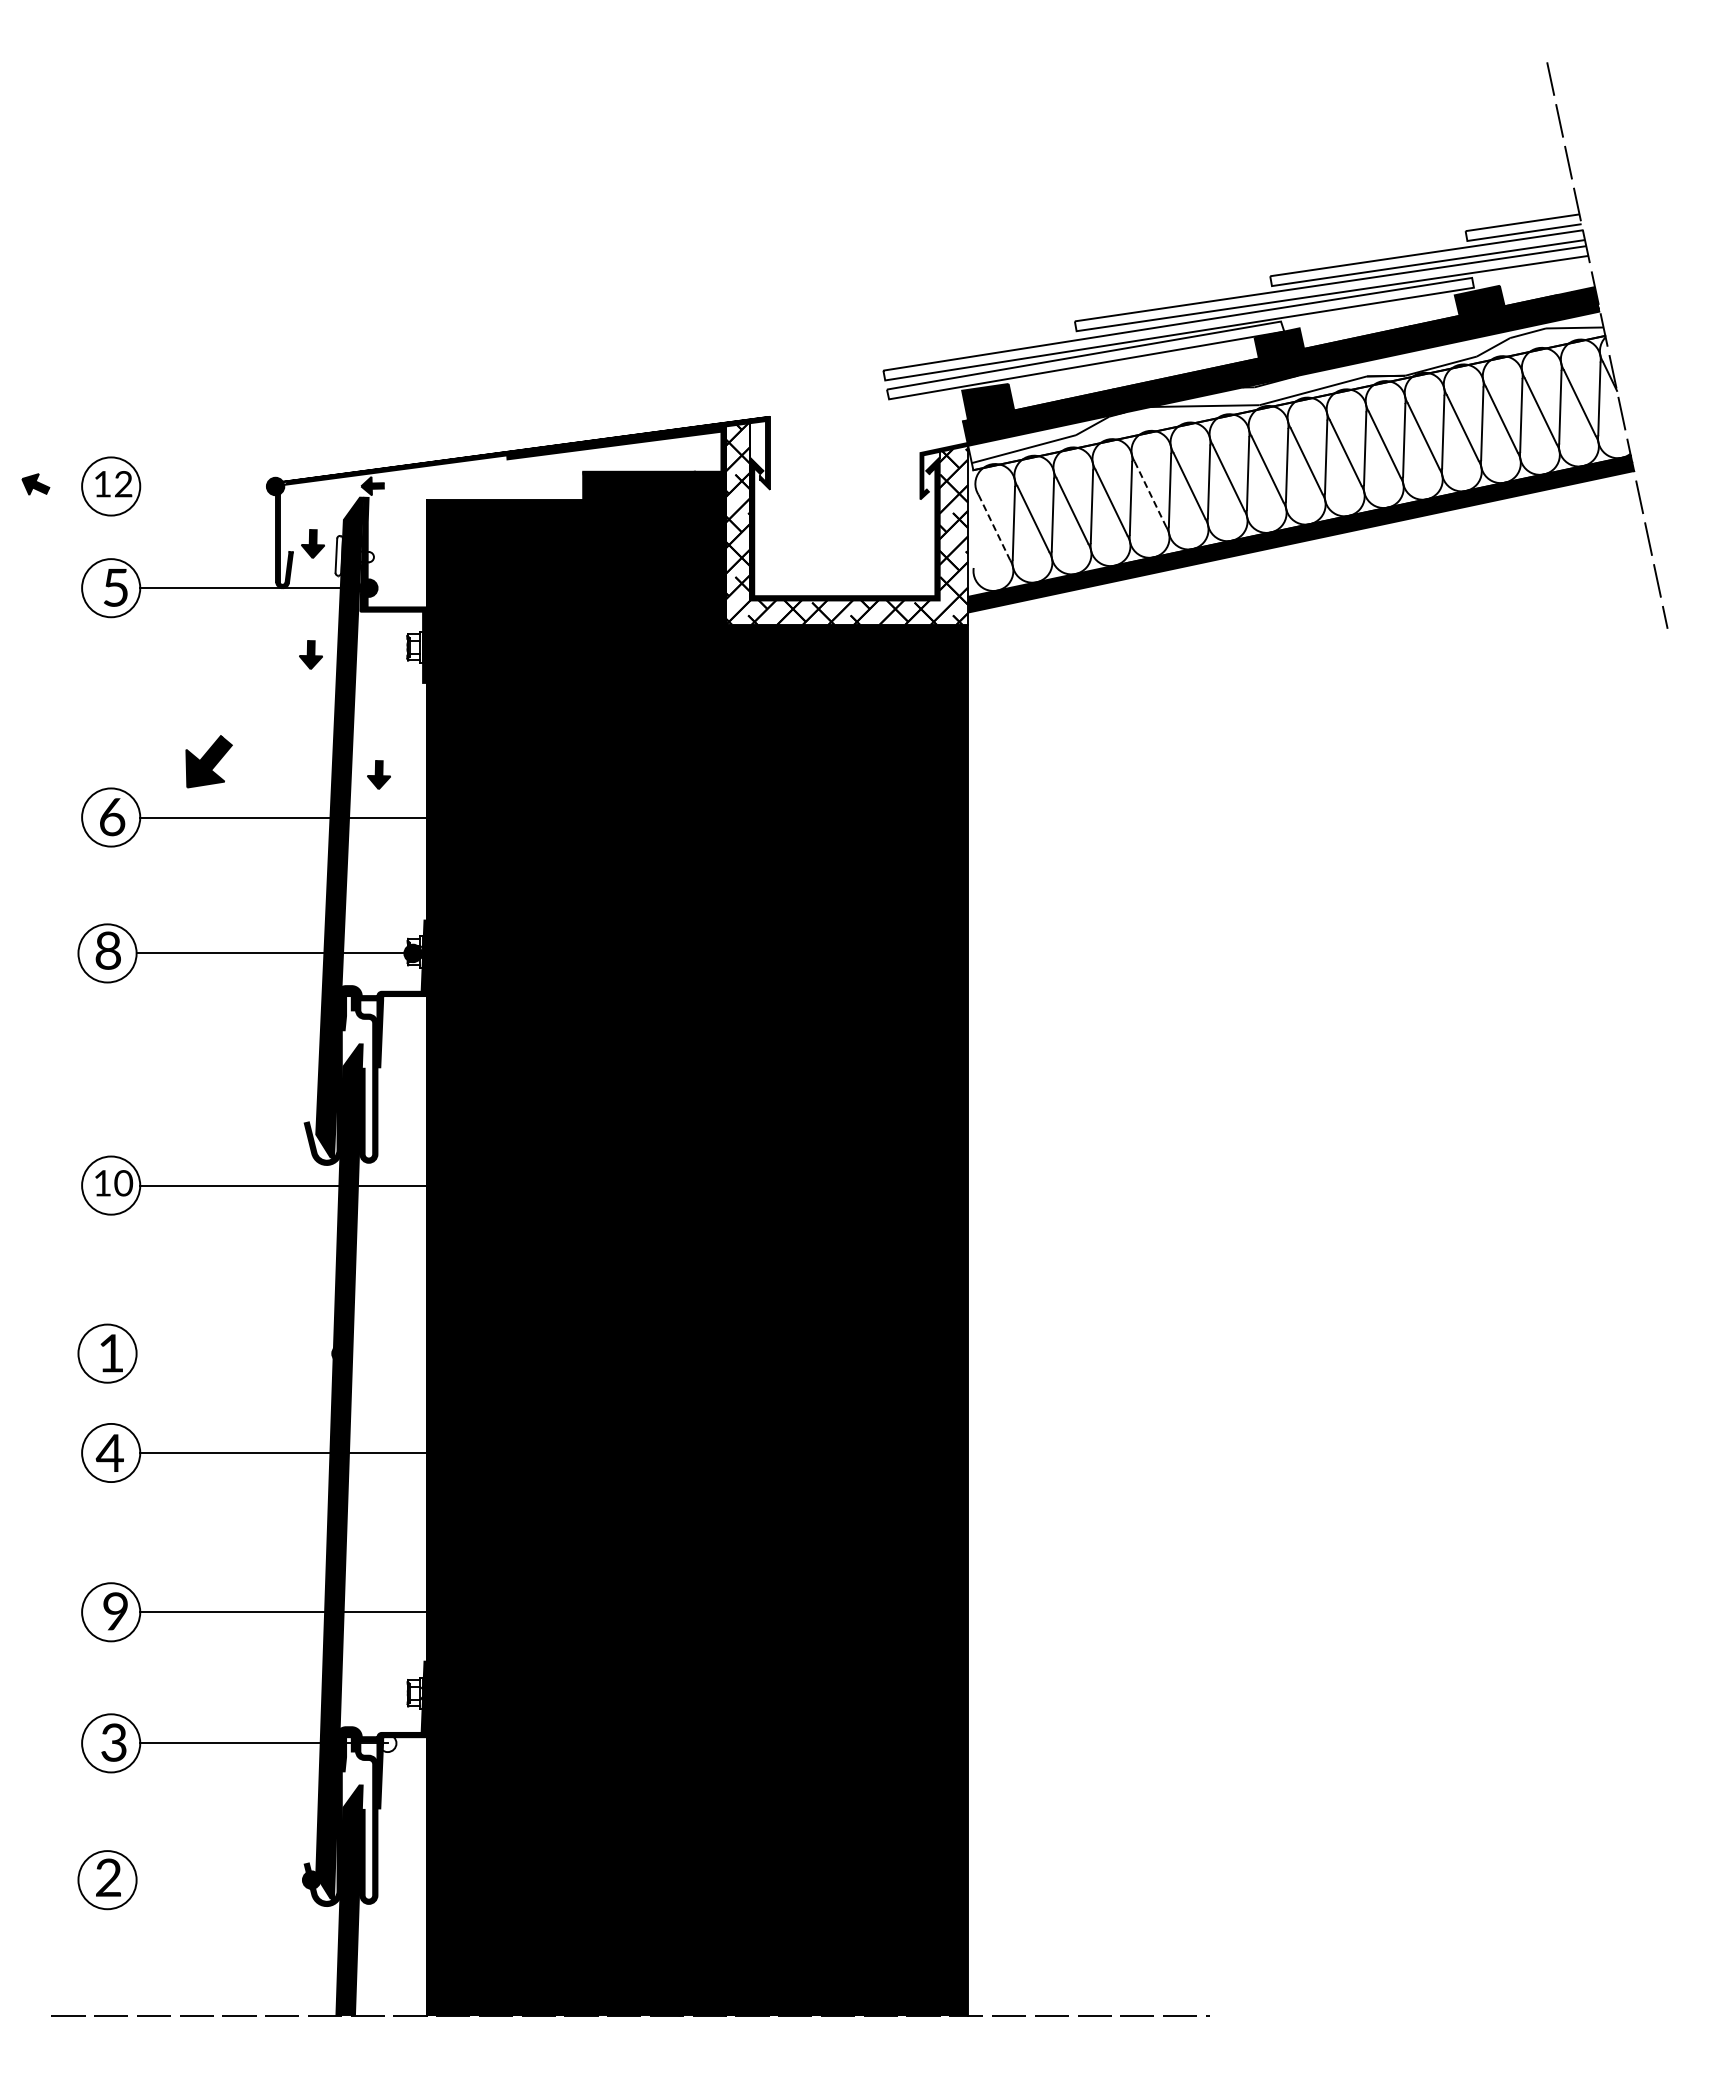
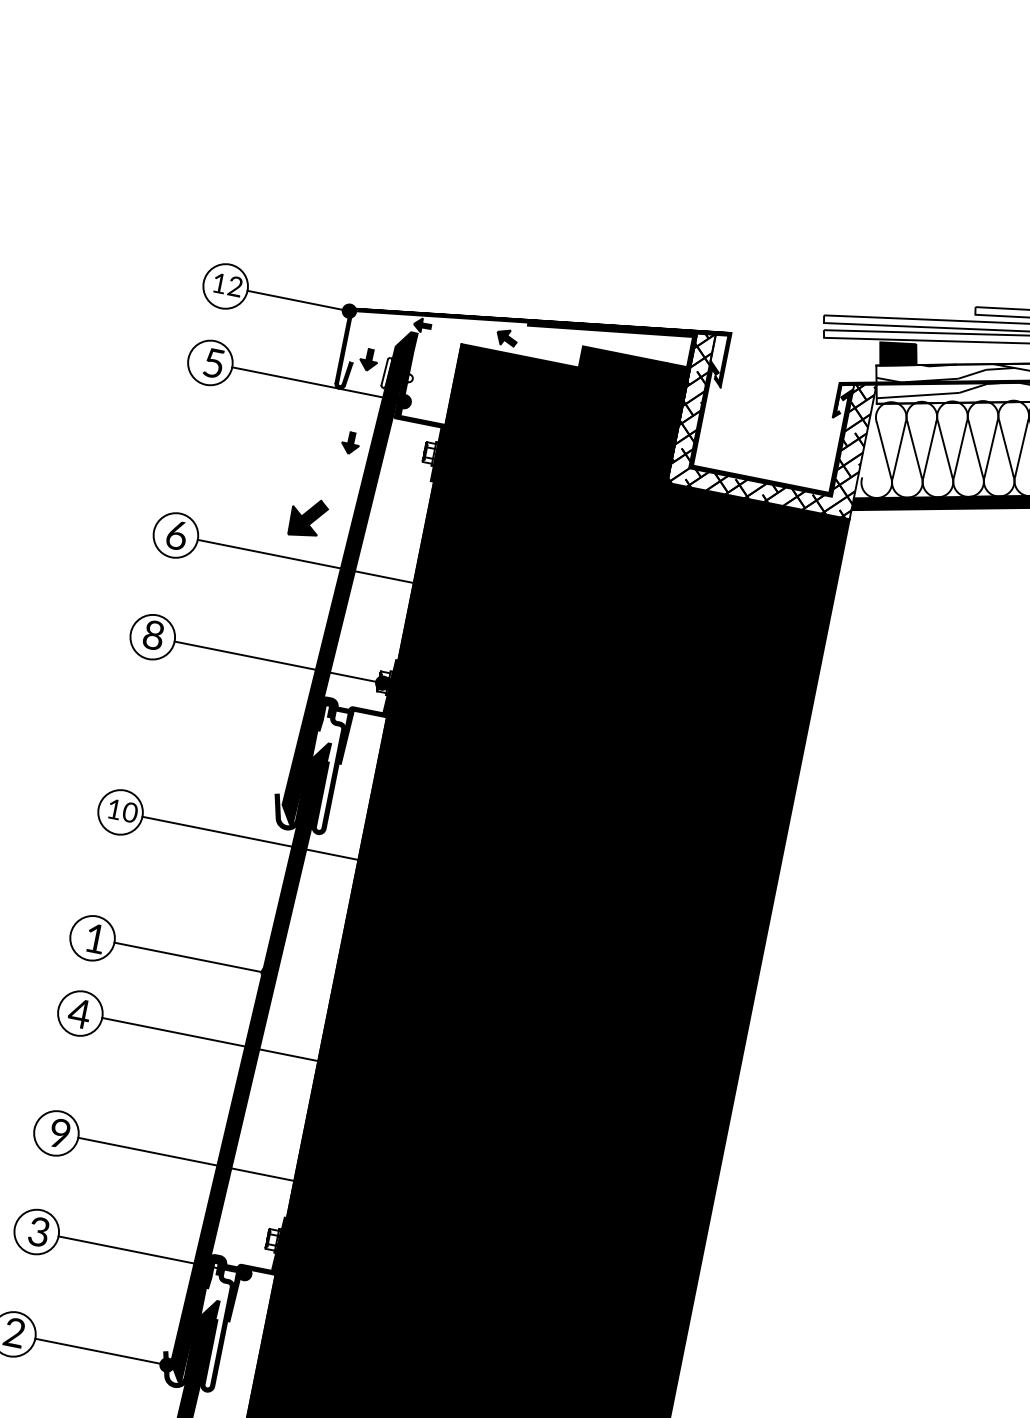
part: (35, 484) -> (506, 337), moved
line: (207, 486) -> (298, 300), added
line: (1150, 494) -> (1006, 448), dashed -> solid
line: (994, 527) -> (884, 450), dashed -> solid
part: (208, 761) -> (307, 518), moved
part: (378, 774) -> (383, 543), removed
line: (238, 1353) -> (191, 957), added
fill: (387, 1743) -> (244, 1273), added
line: (223, 1880) -> (100, 1352), added

